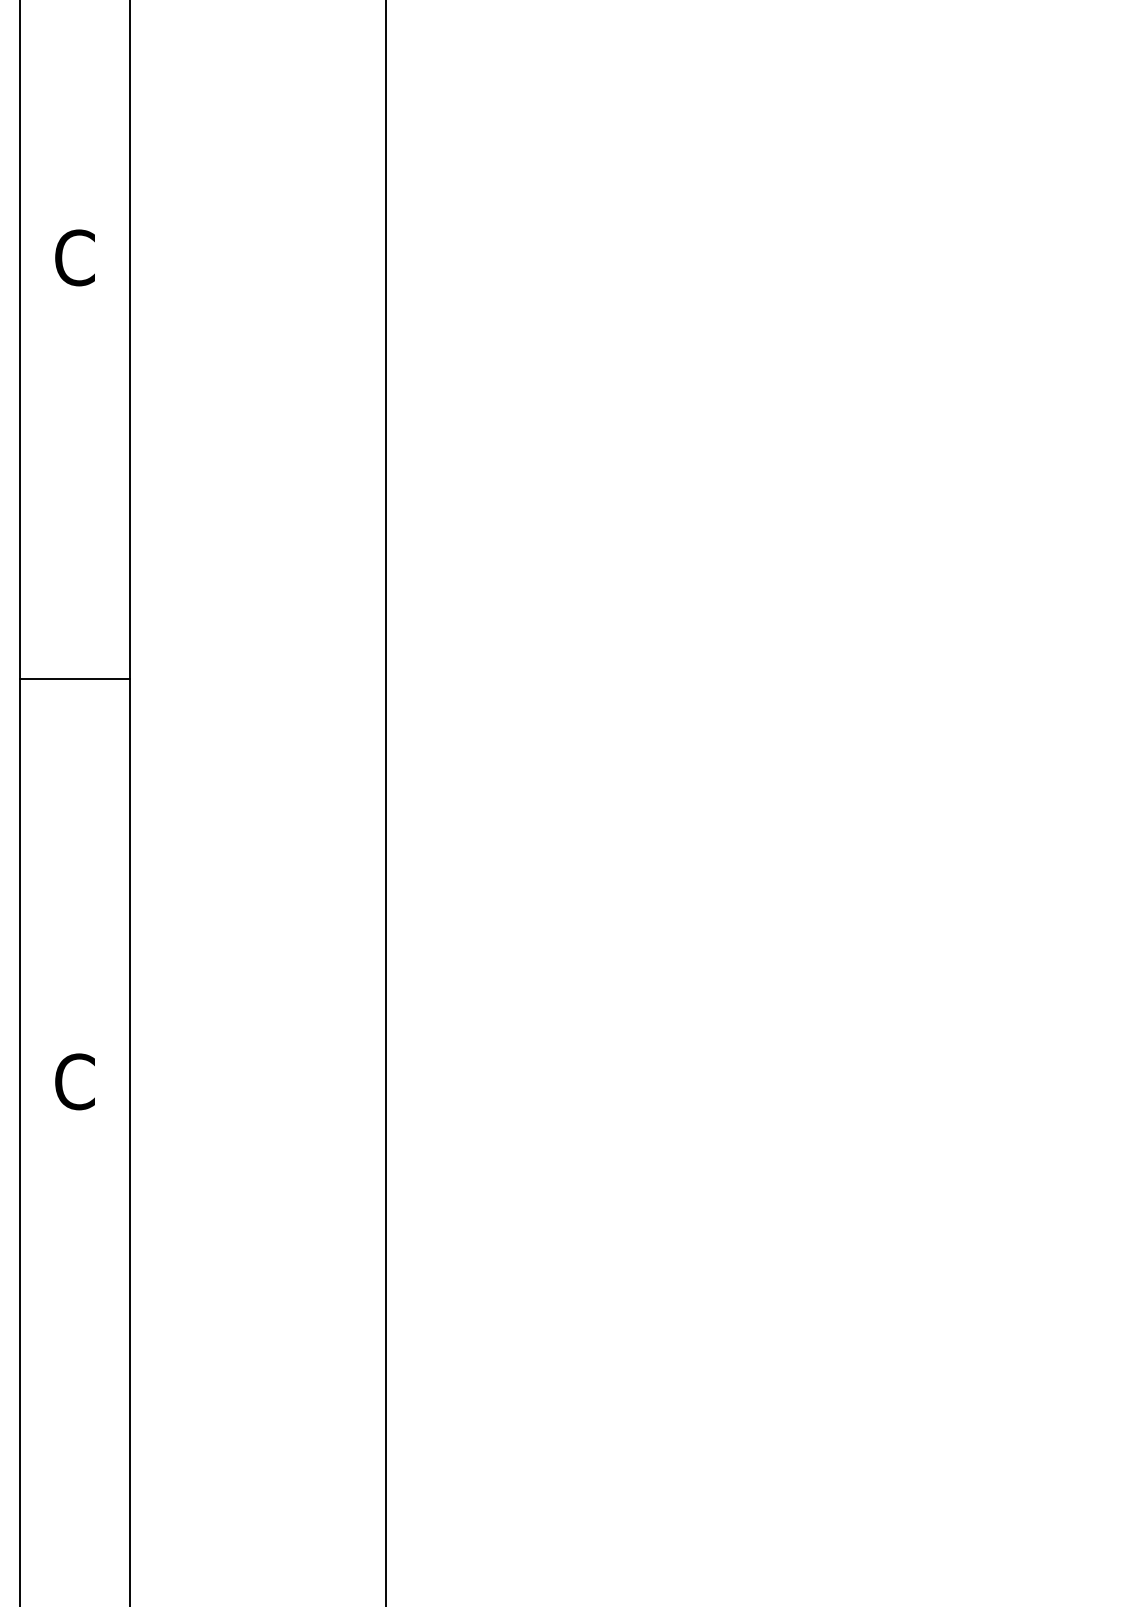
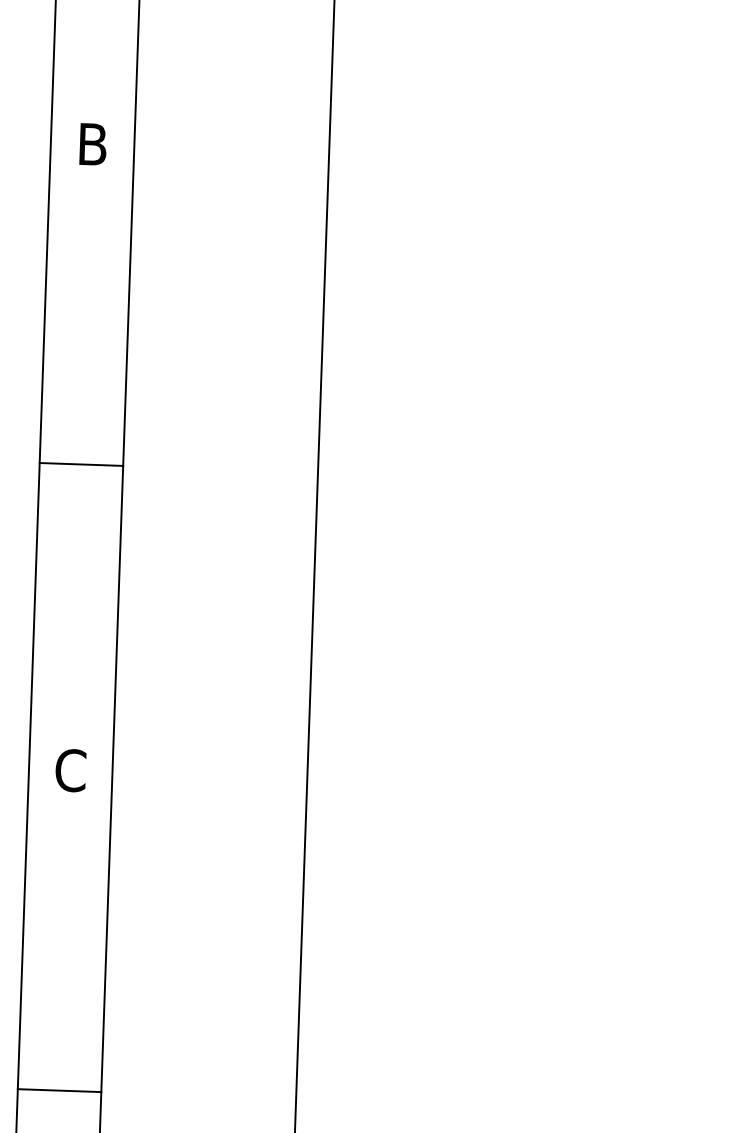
text: (74, 257) -> (92, 144), C -> B
line: (74, 1503) -> (59, 1090), added

